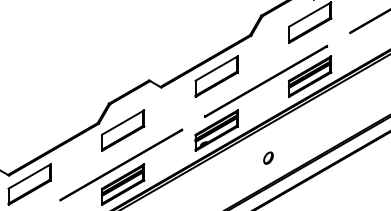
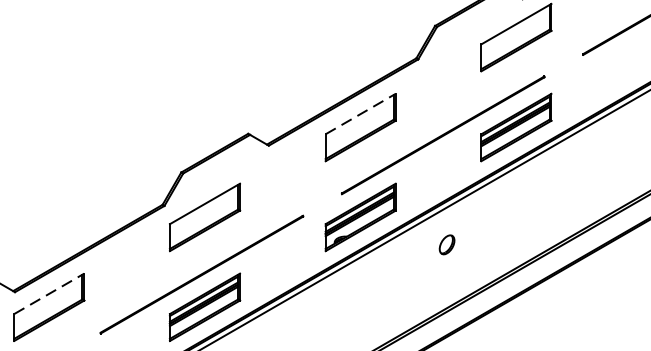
line: (217, 68) -> (362, 113), solid -> dashed
part: (268, 157) -> (447, 243), moved
line: (30, 176) -> (50, 293), solid -> dashed

